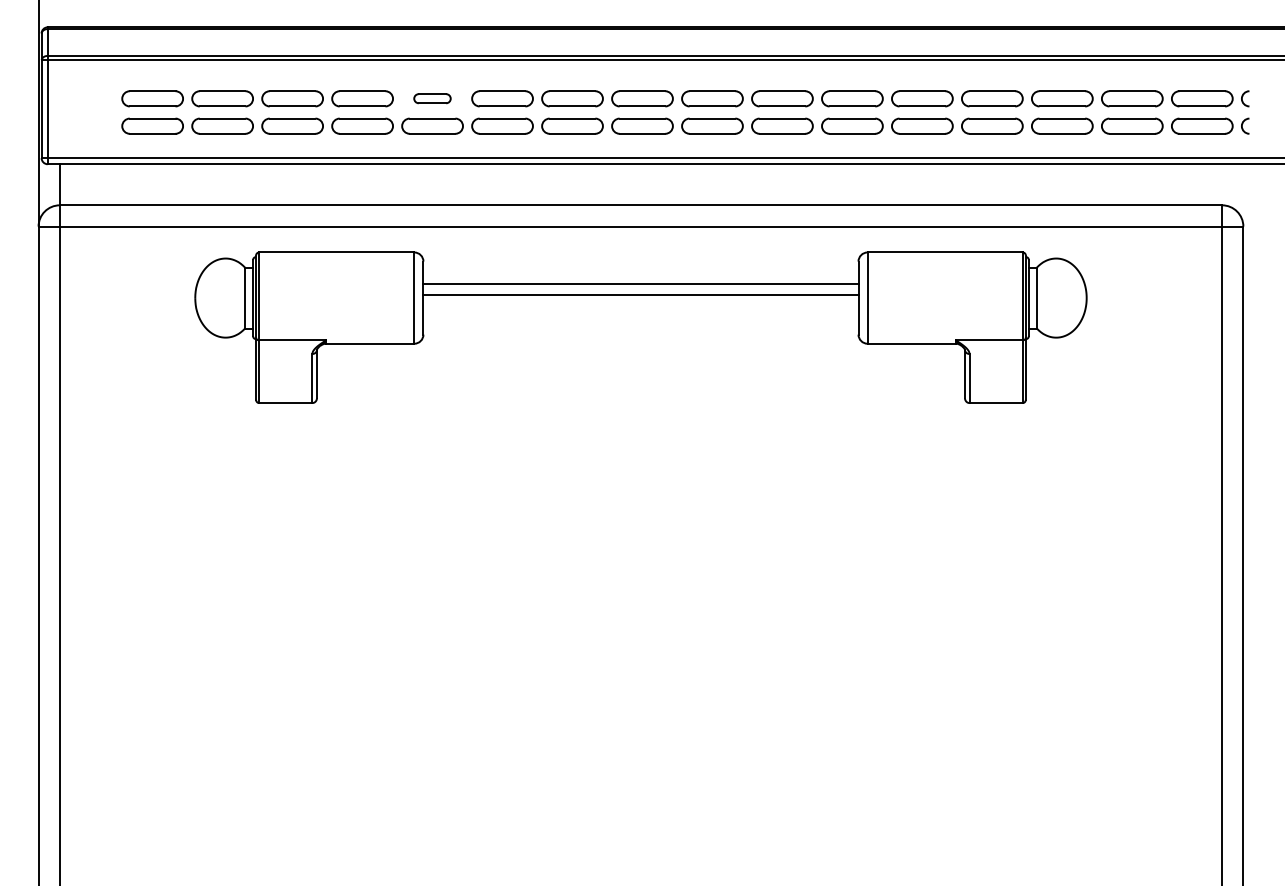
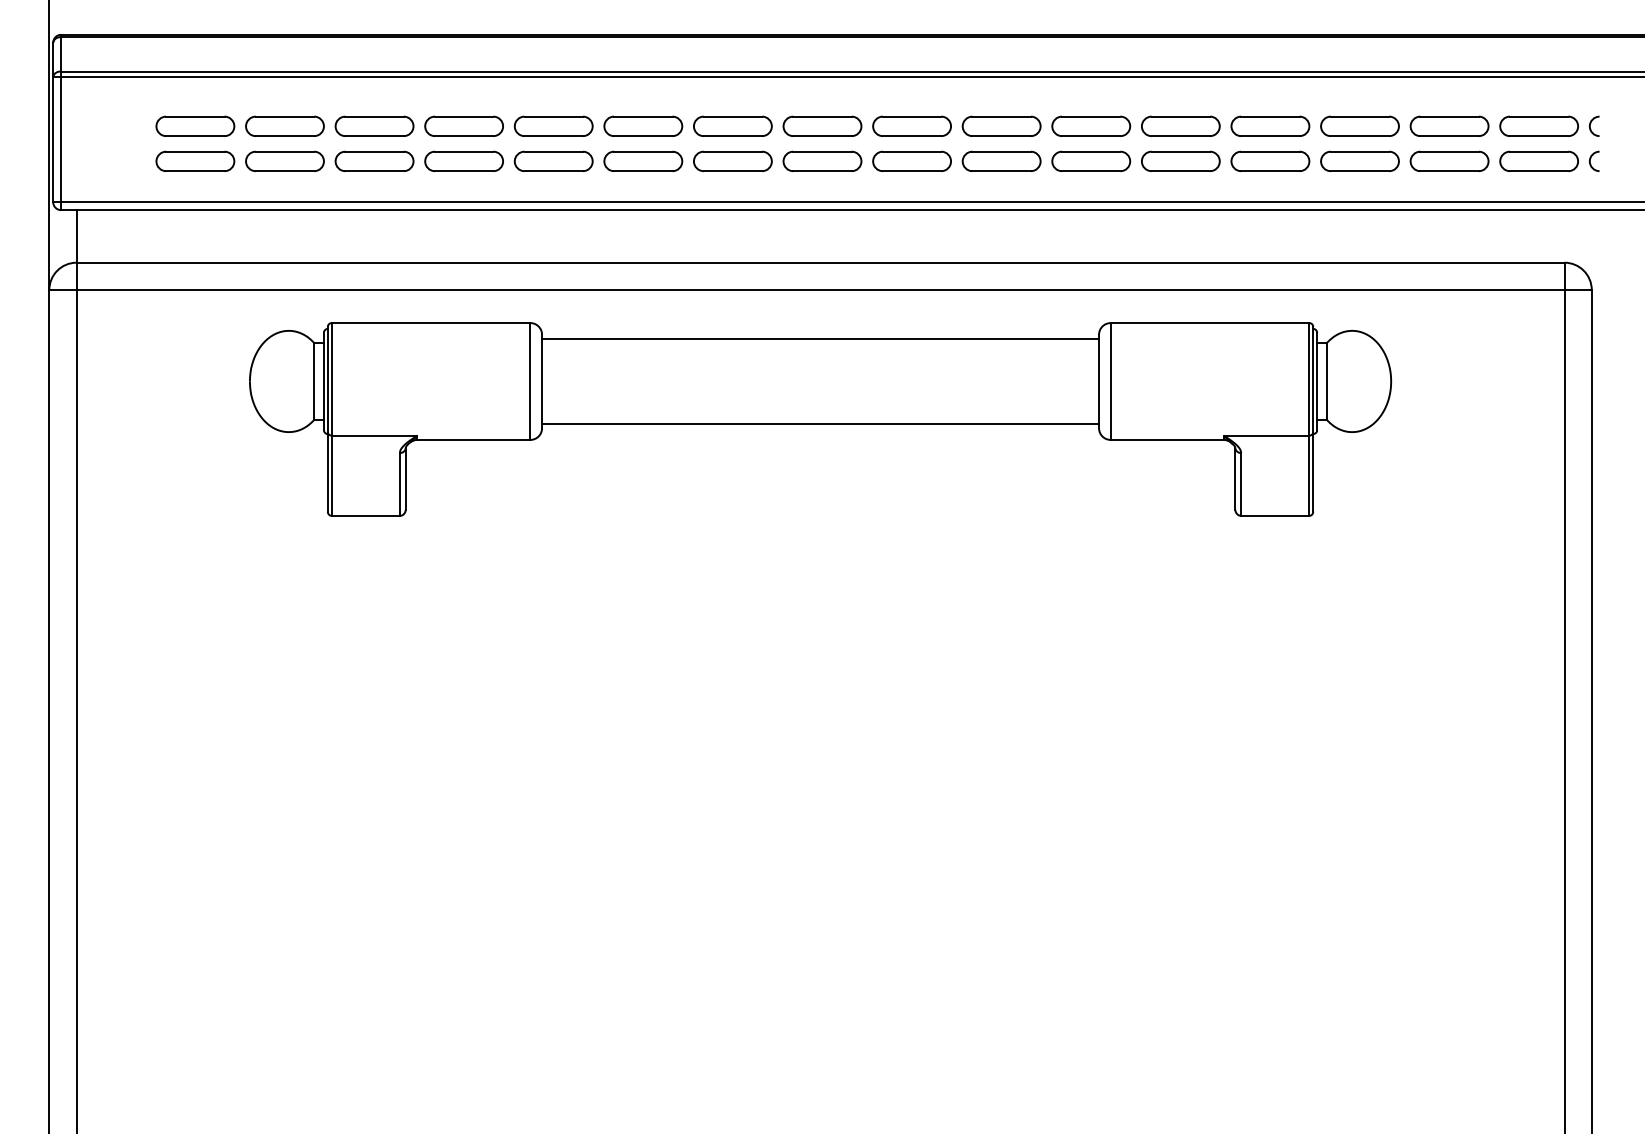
part: (432, 98) -> (553, 125), size x1.67
line: (640, 284) -> (820, 424), moved
line: (640, 294) -> (820, 338), moved

